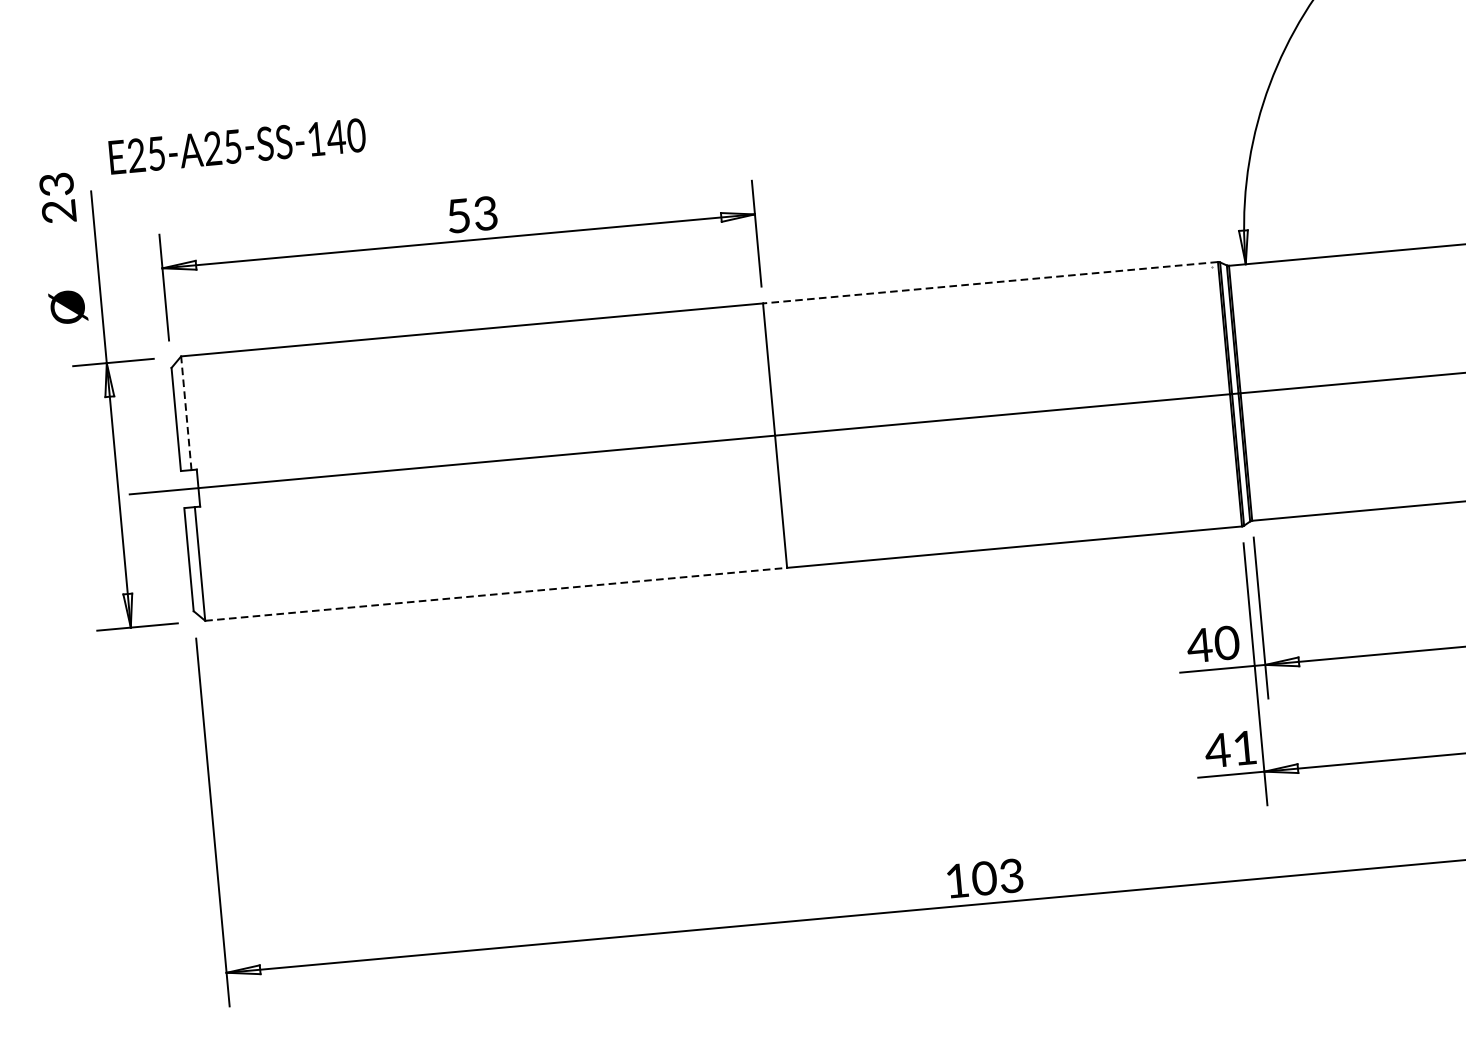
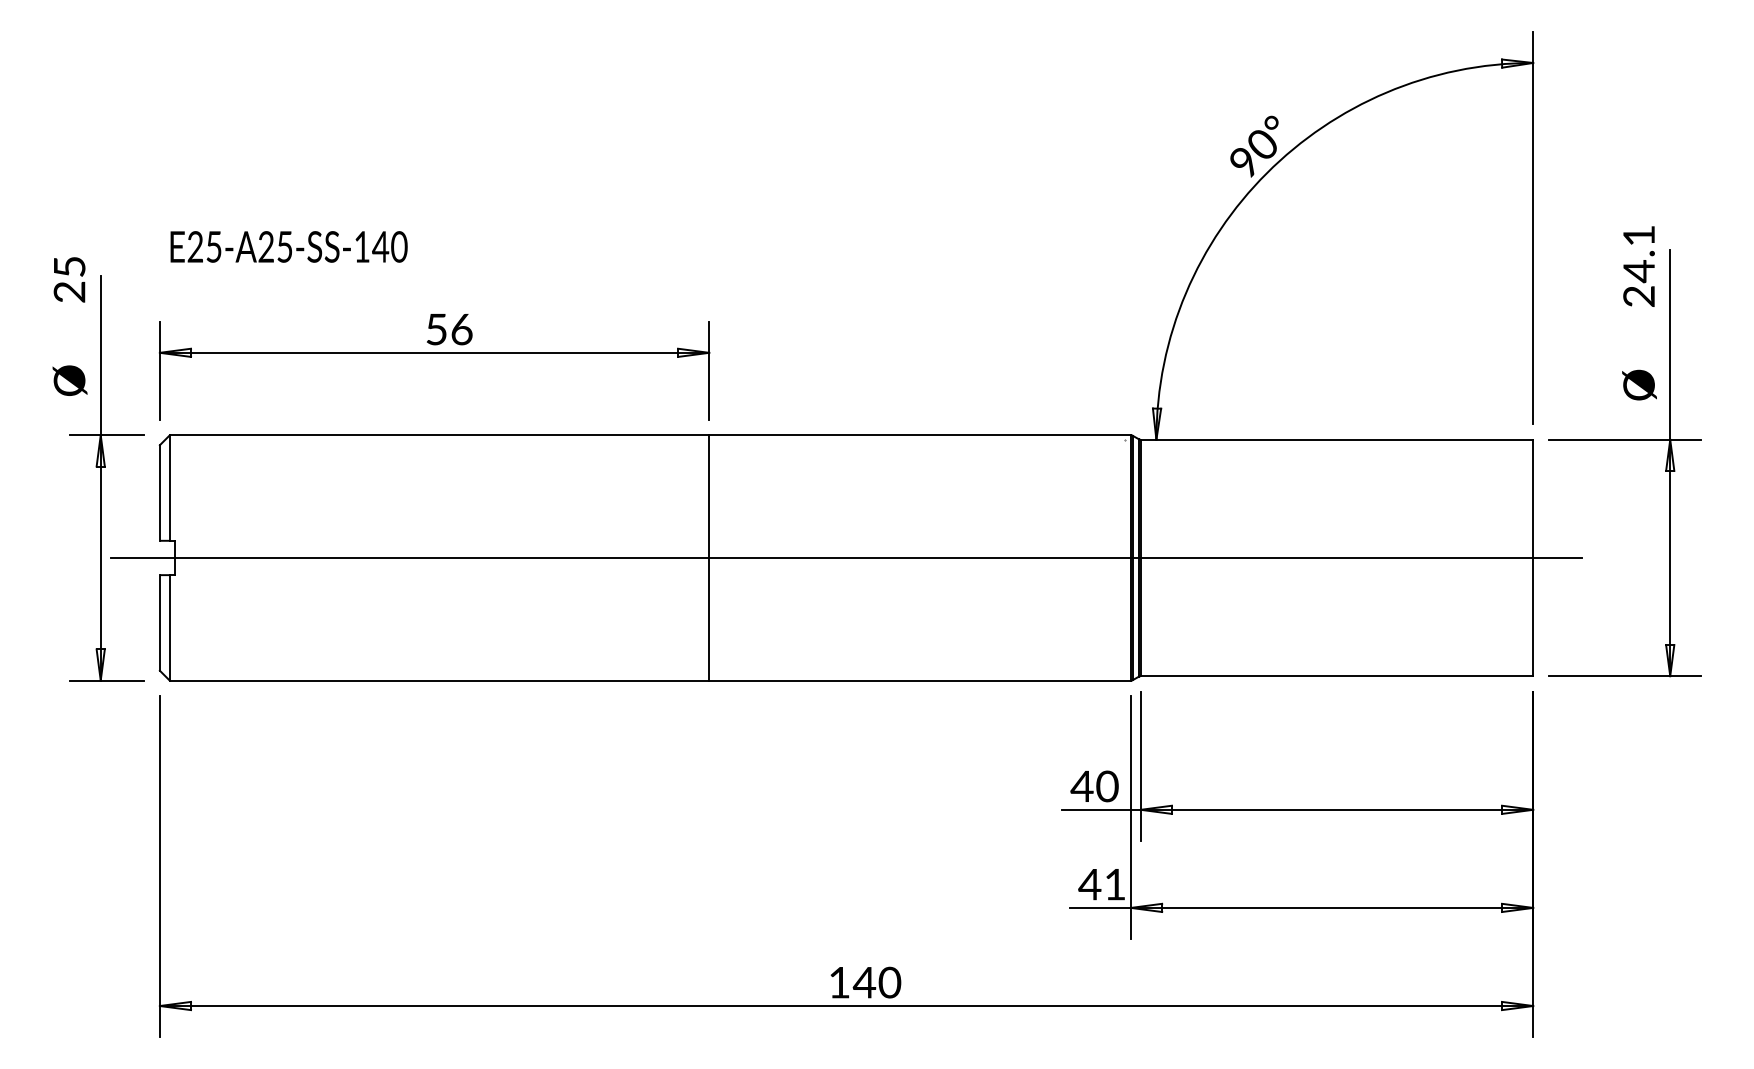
text: (236, 145) -> (288, 246), moved
text: (56, 184) -> (69, 266), 23 -> 25
text: (485, 213) -> (461, 329), 53 -> 56
line: (990, 282) -> (920, 435), dashed -> solid
line: (186, 413) -> (169, 488), dashed -> solid
line: (496, 594) -> (439, 680), dashed -> solid
text: (997, 877) -> (876, 982), 103 -> 140

